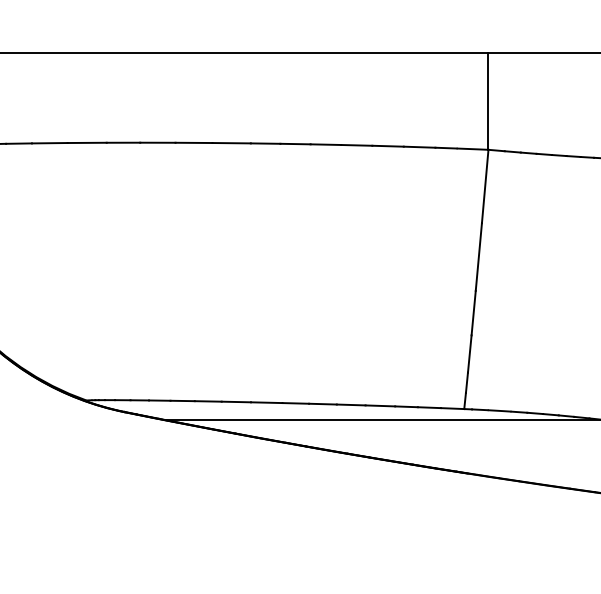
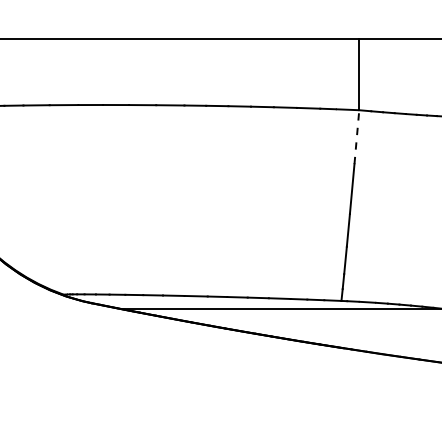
line: (484, 185) -> (356, 136), solid -> dashed

